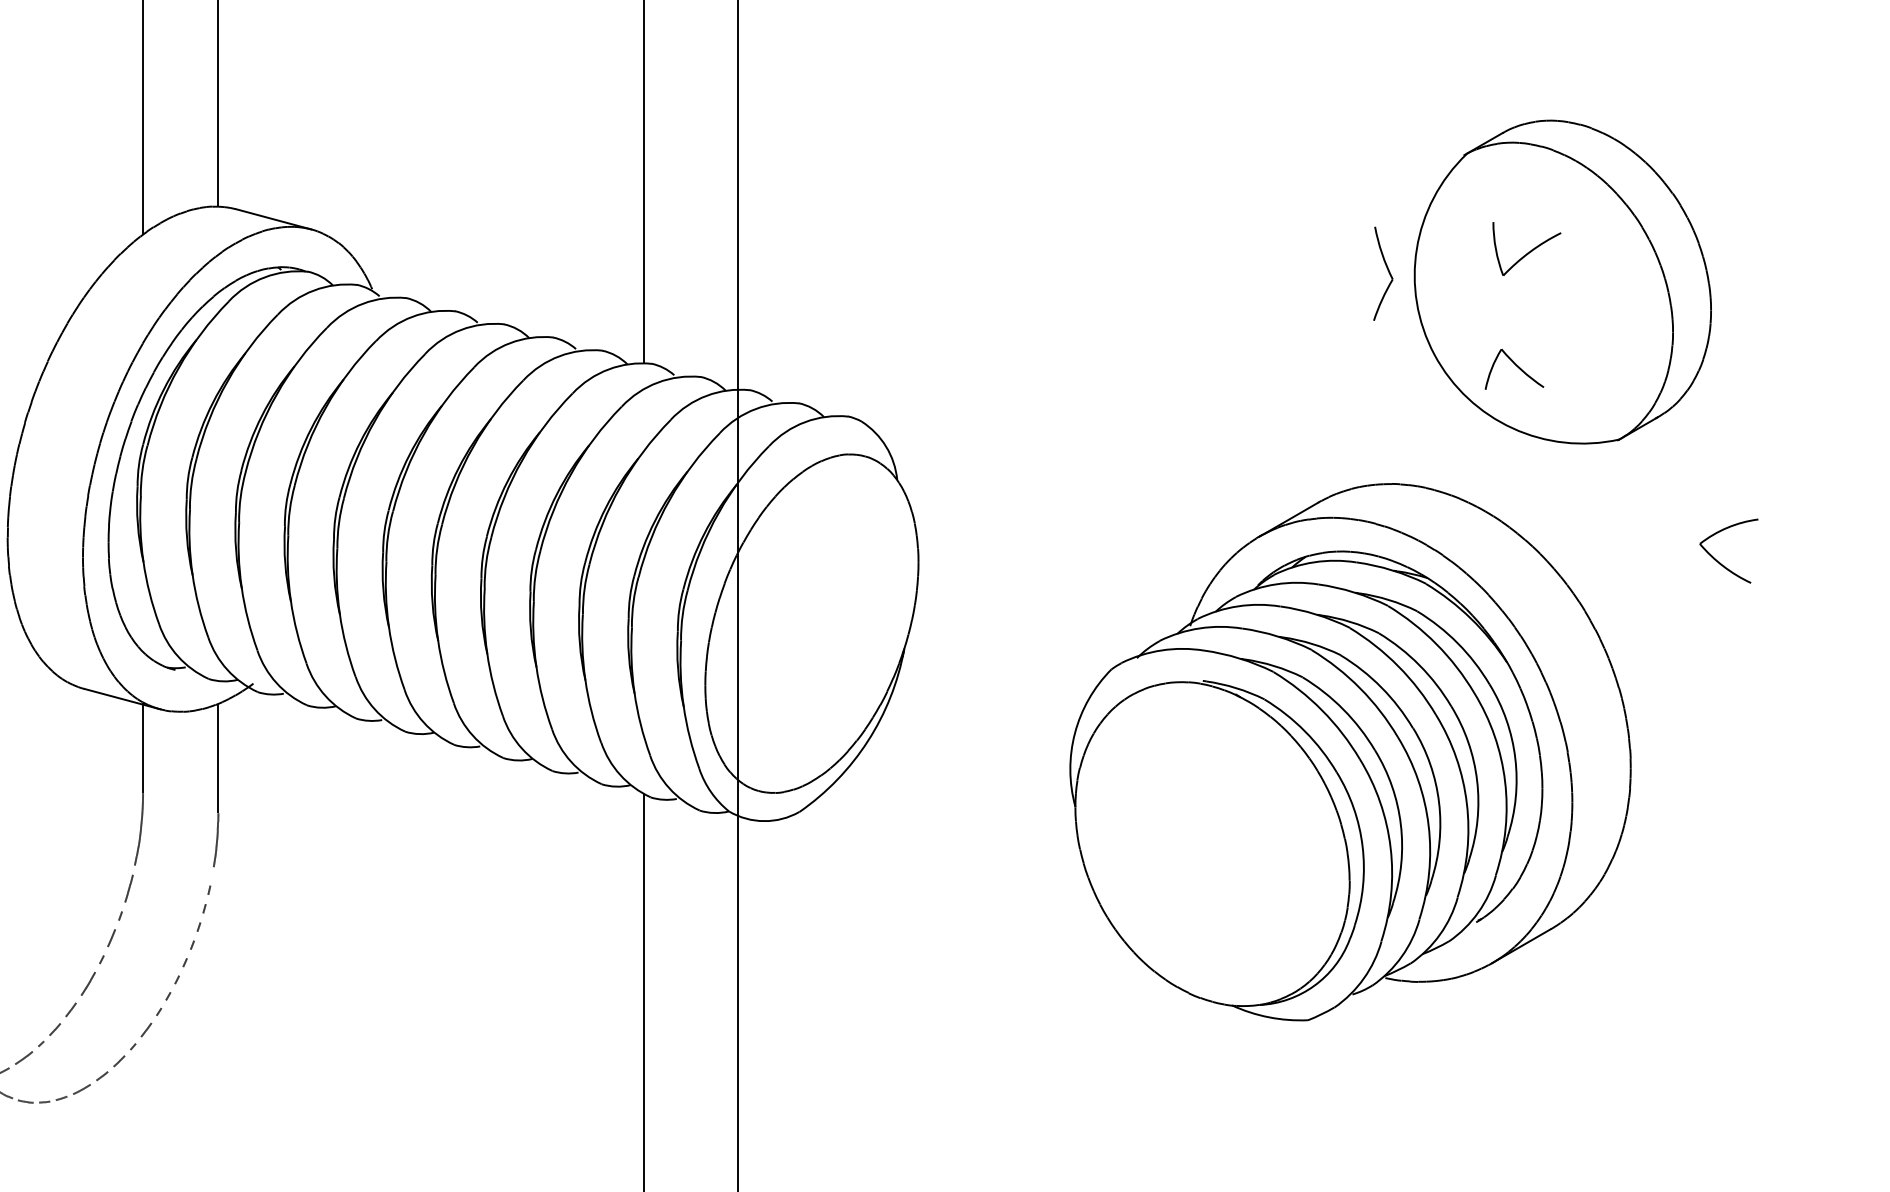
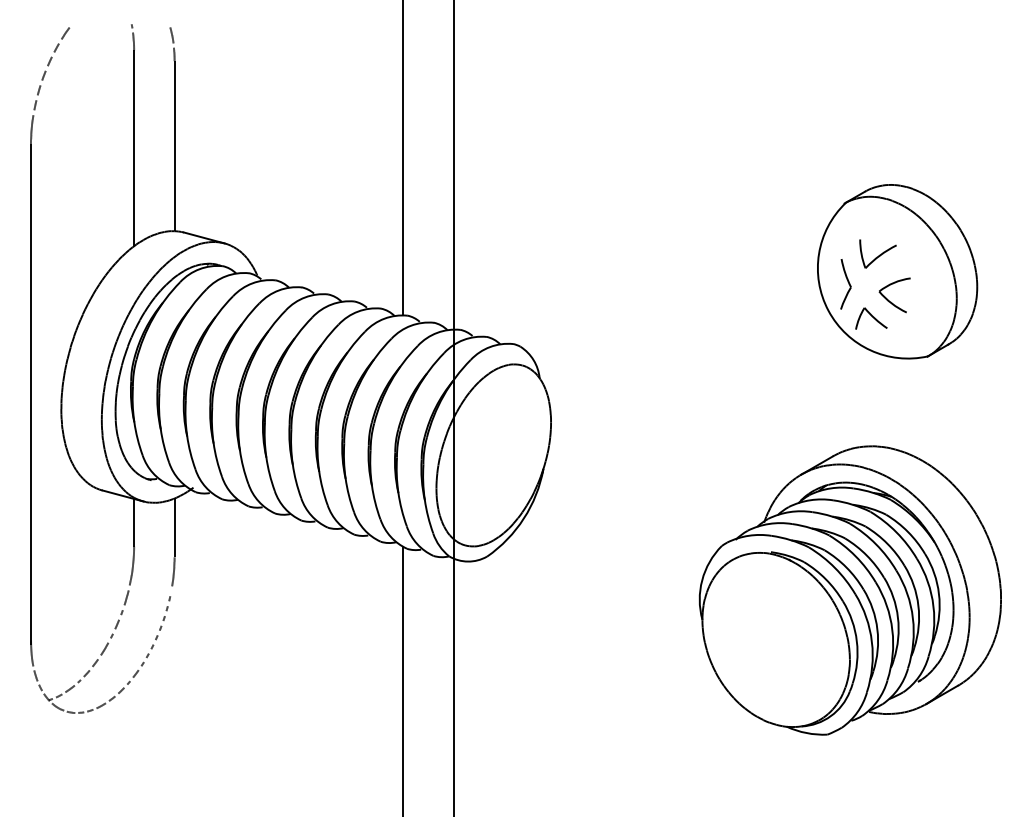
part: (1382, 274) -> (845, 284), moved
part: (1722, 562) -> (891, 301), moved
part: (1348, 752) -> (849, 590), moved

